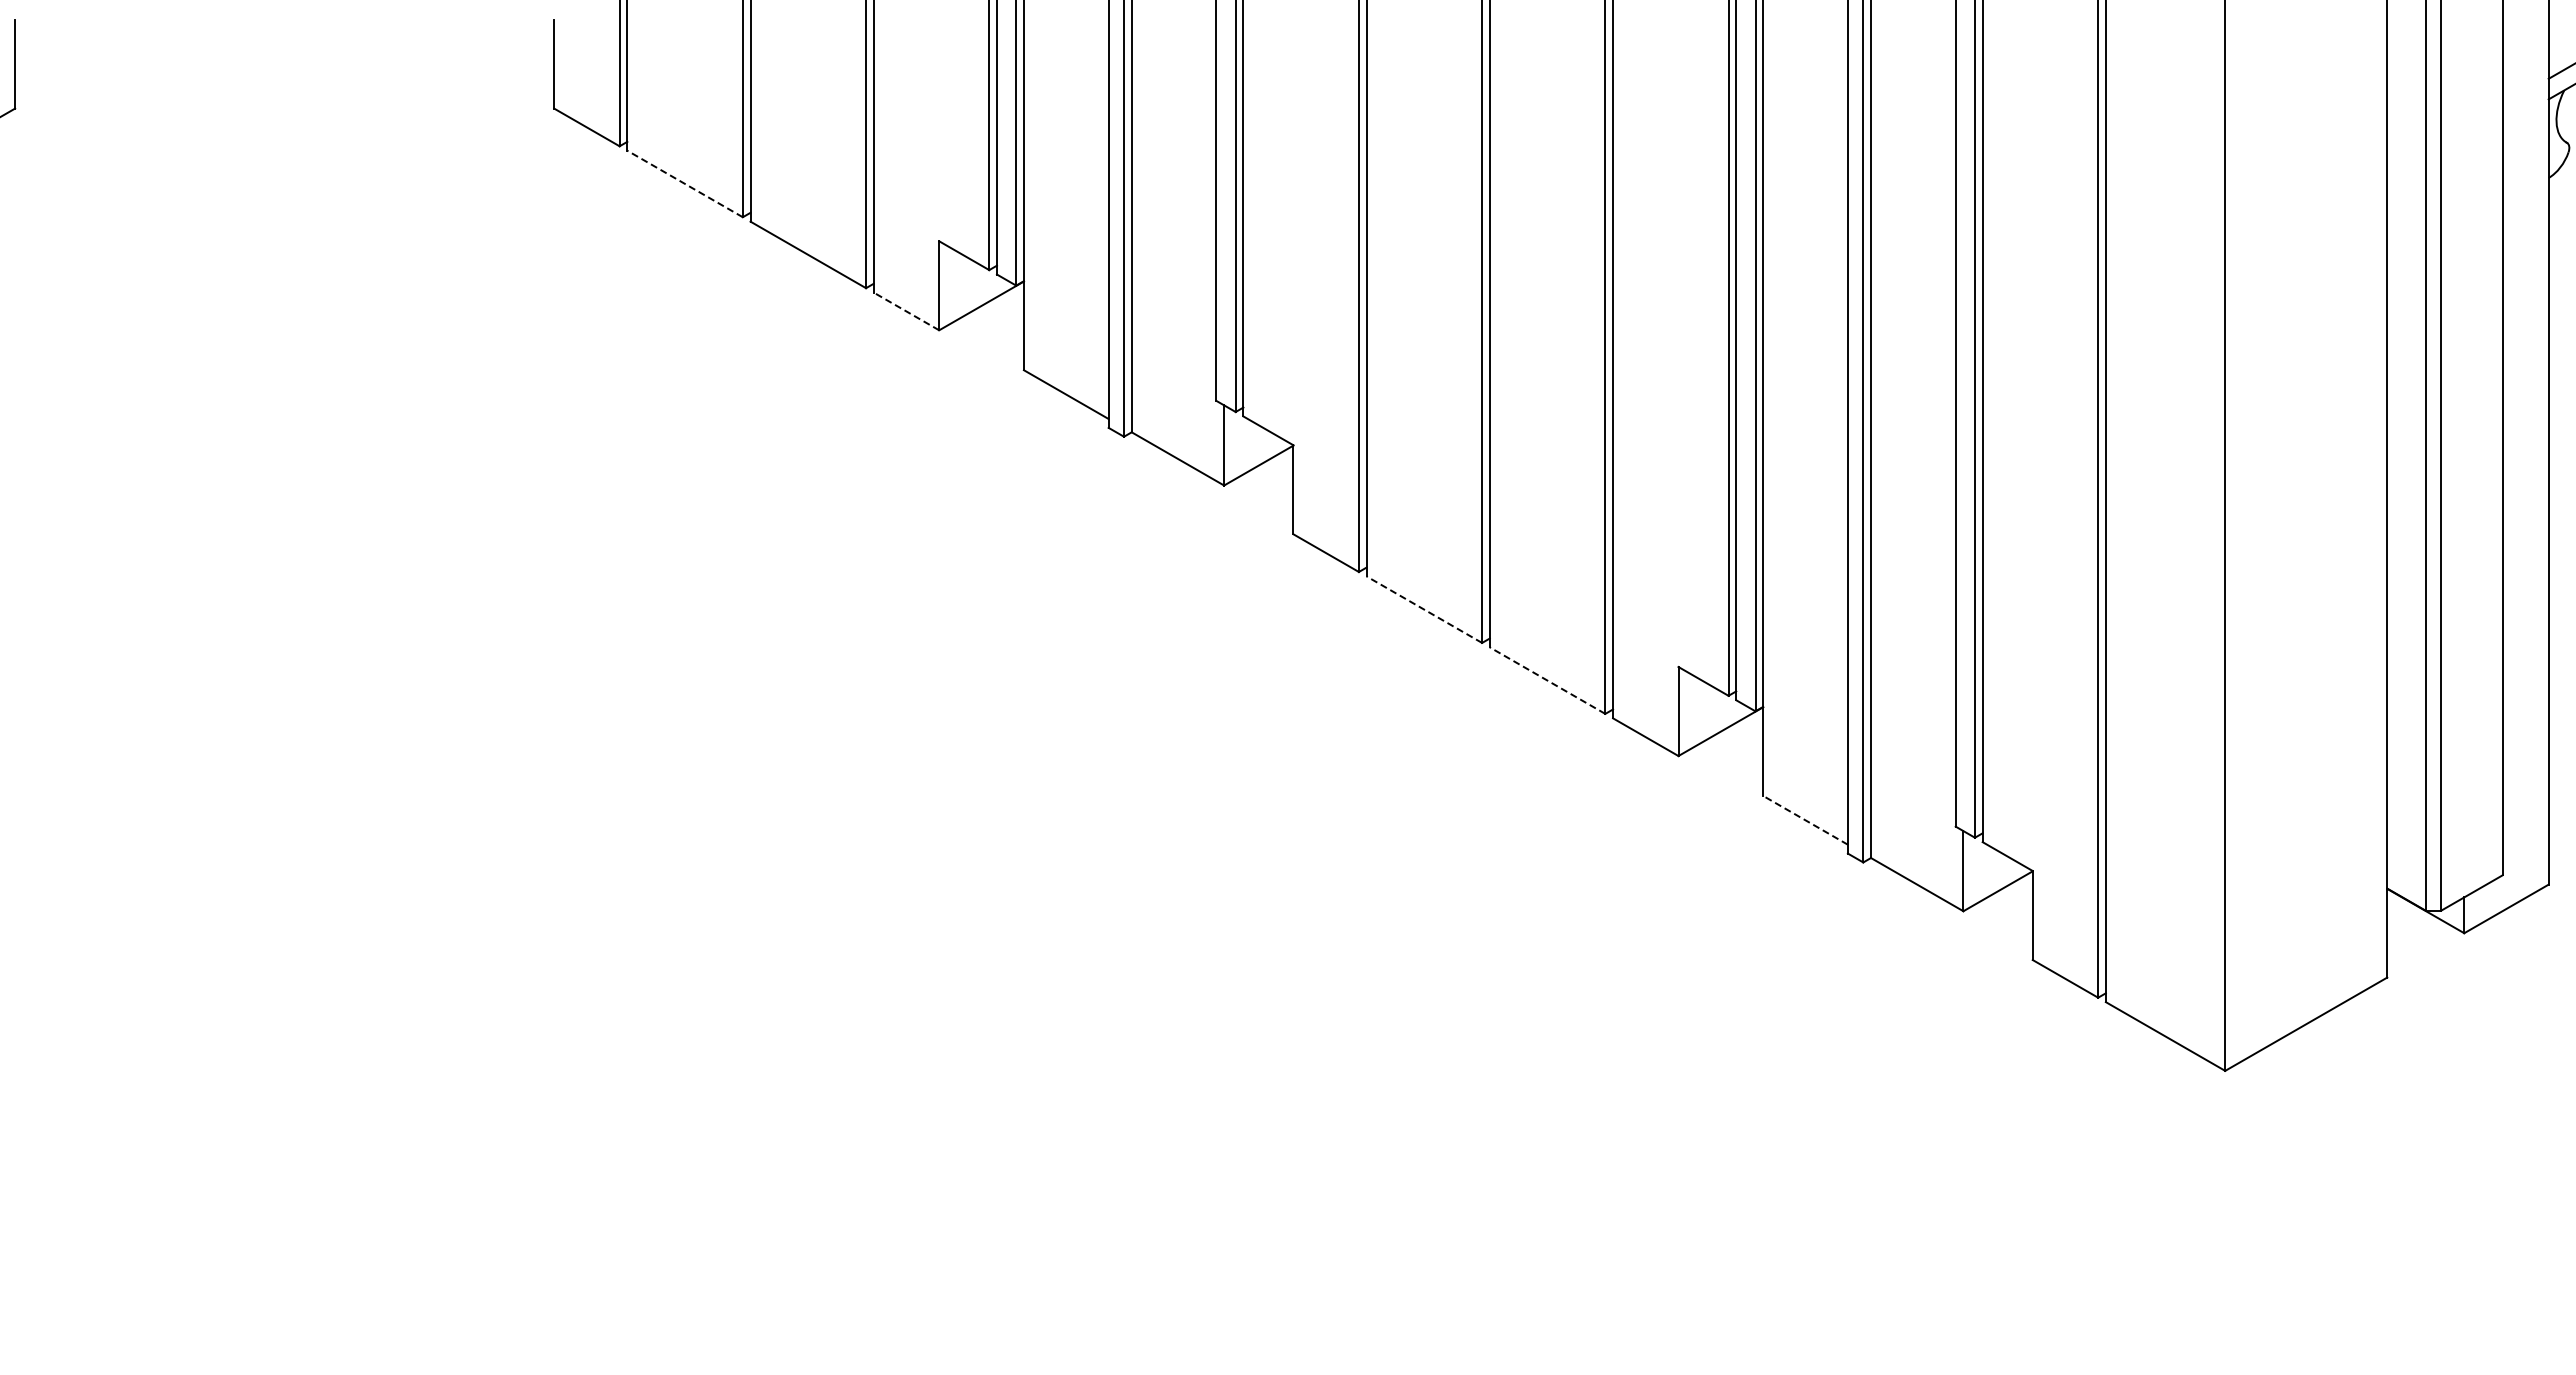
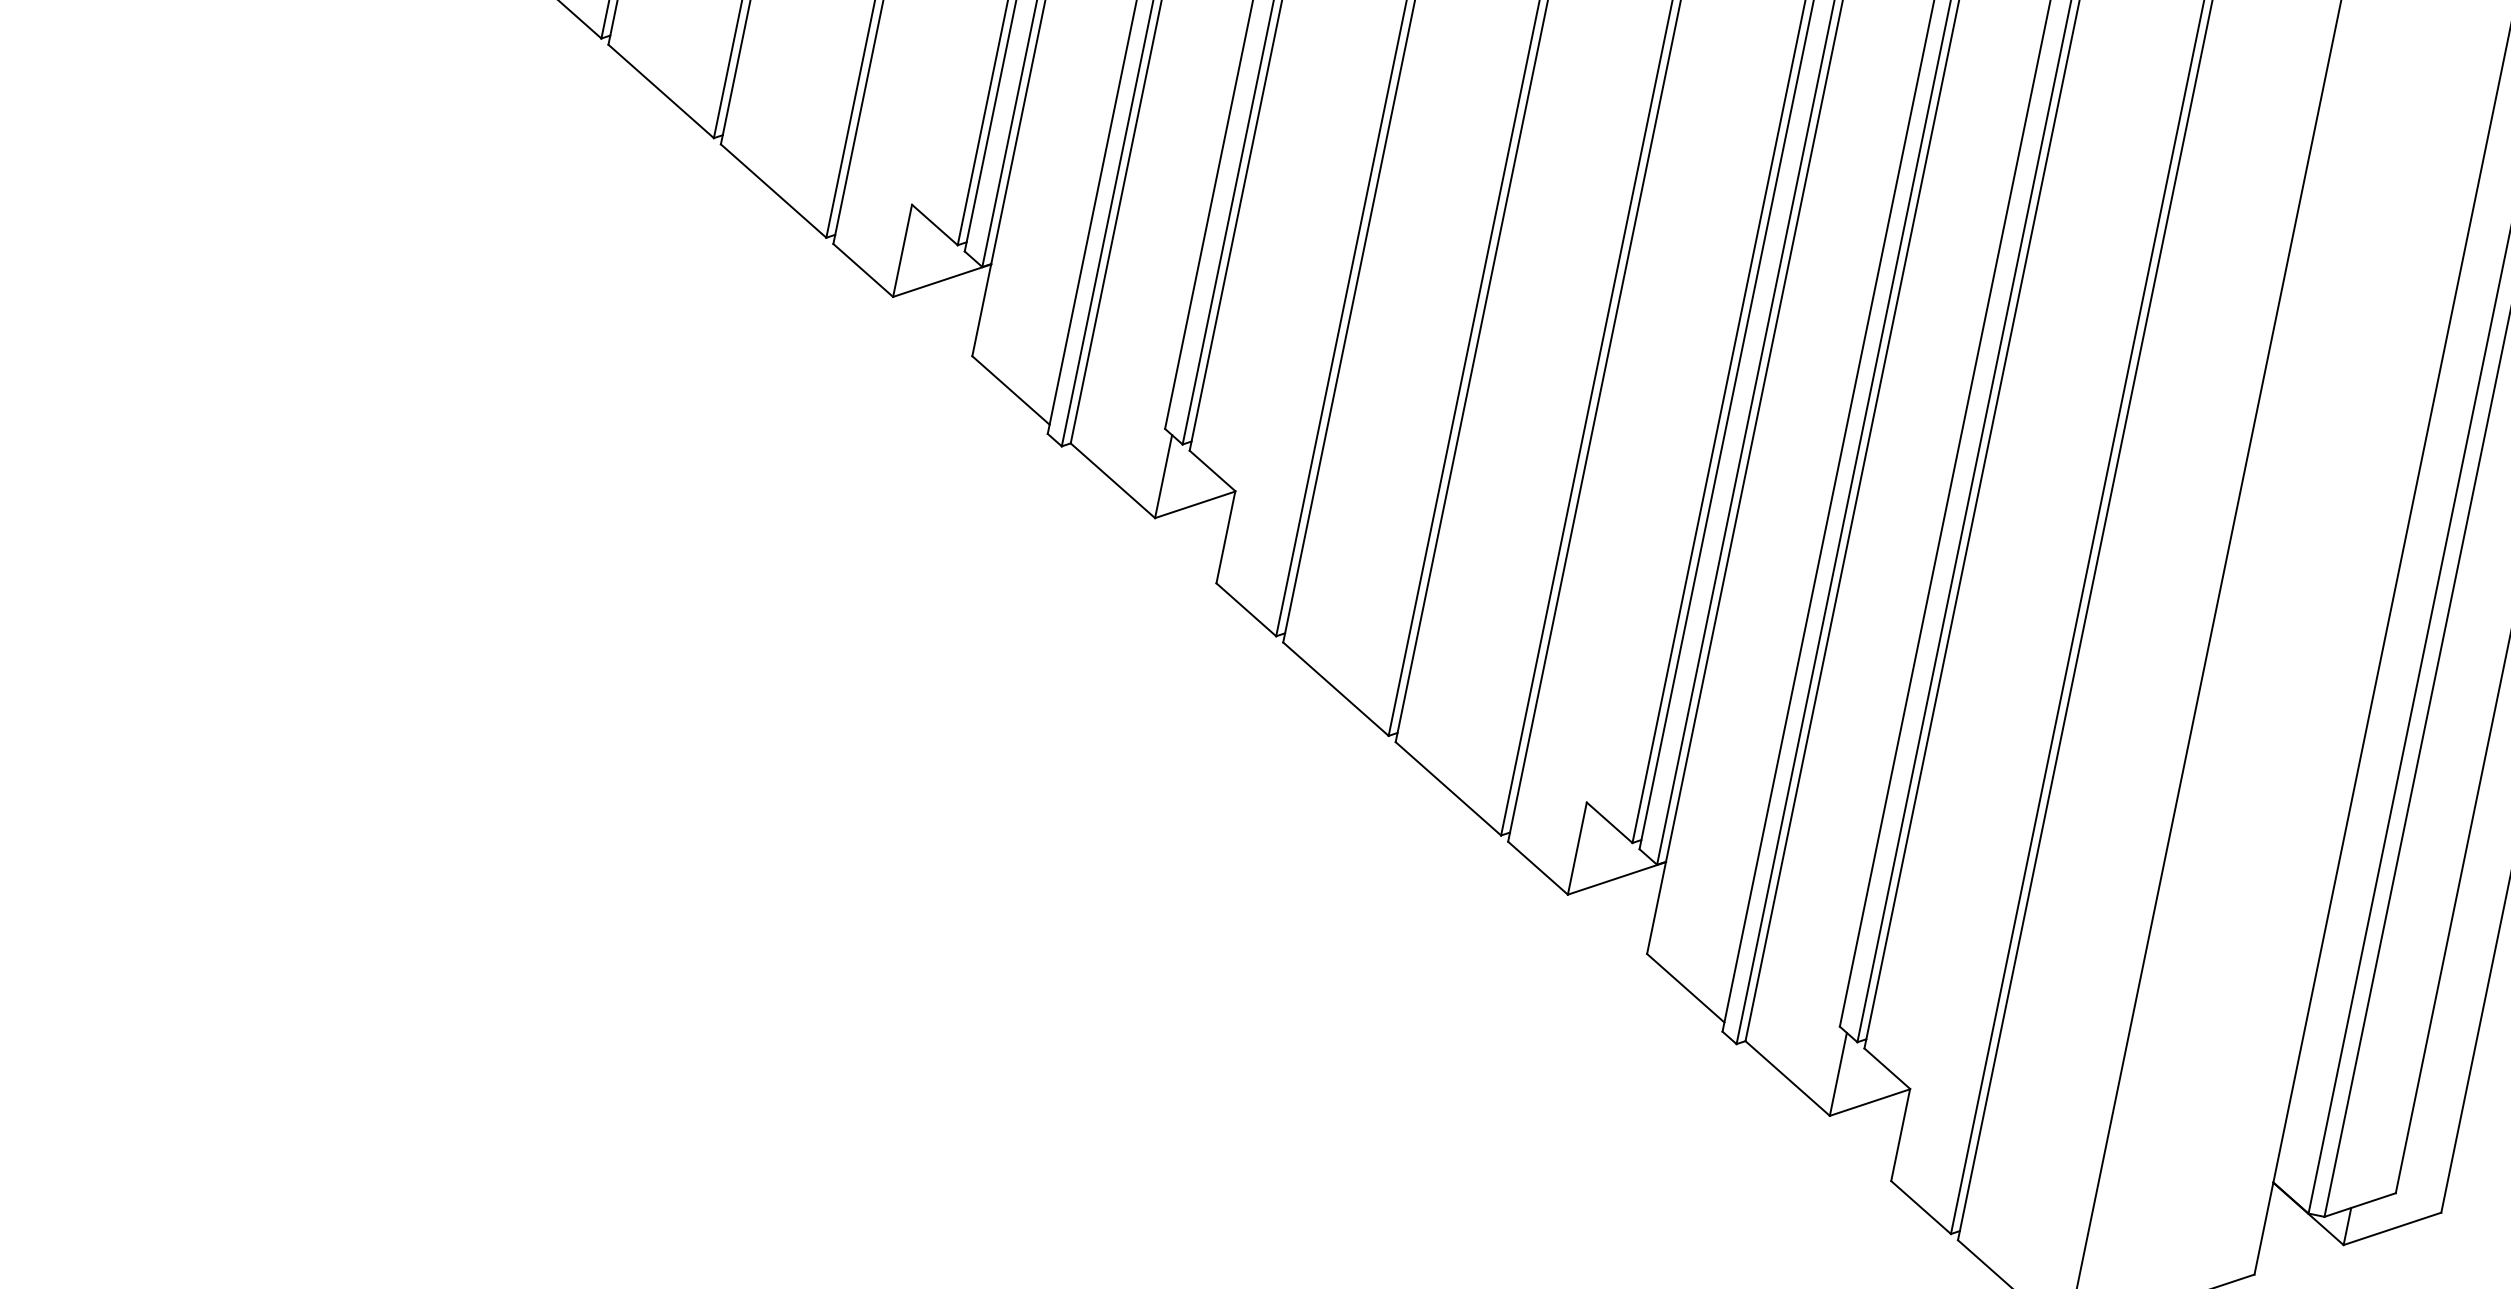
line: (685, 183) -> (661, 91), dashed -> solid
line: (906, 311) -> (863, 270), dashed -> solid
line: (1424, 609) -> (1336, 689), dashed -> solid
line: (1547, 680) -> (1448, 788), dashed -> solid
line: (1805, 820) -> (1685, 988), dashed -> solid

